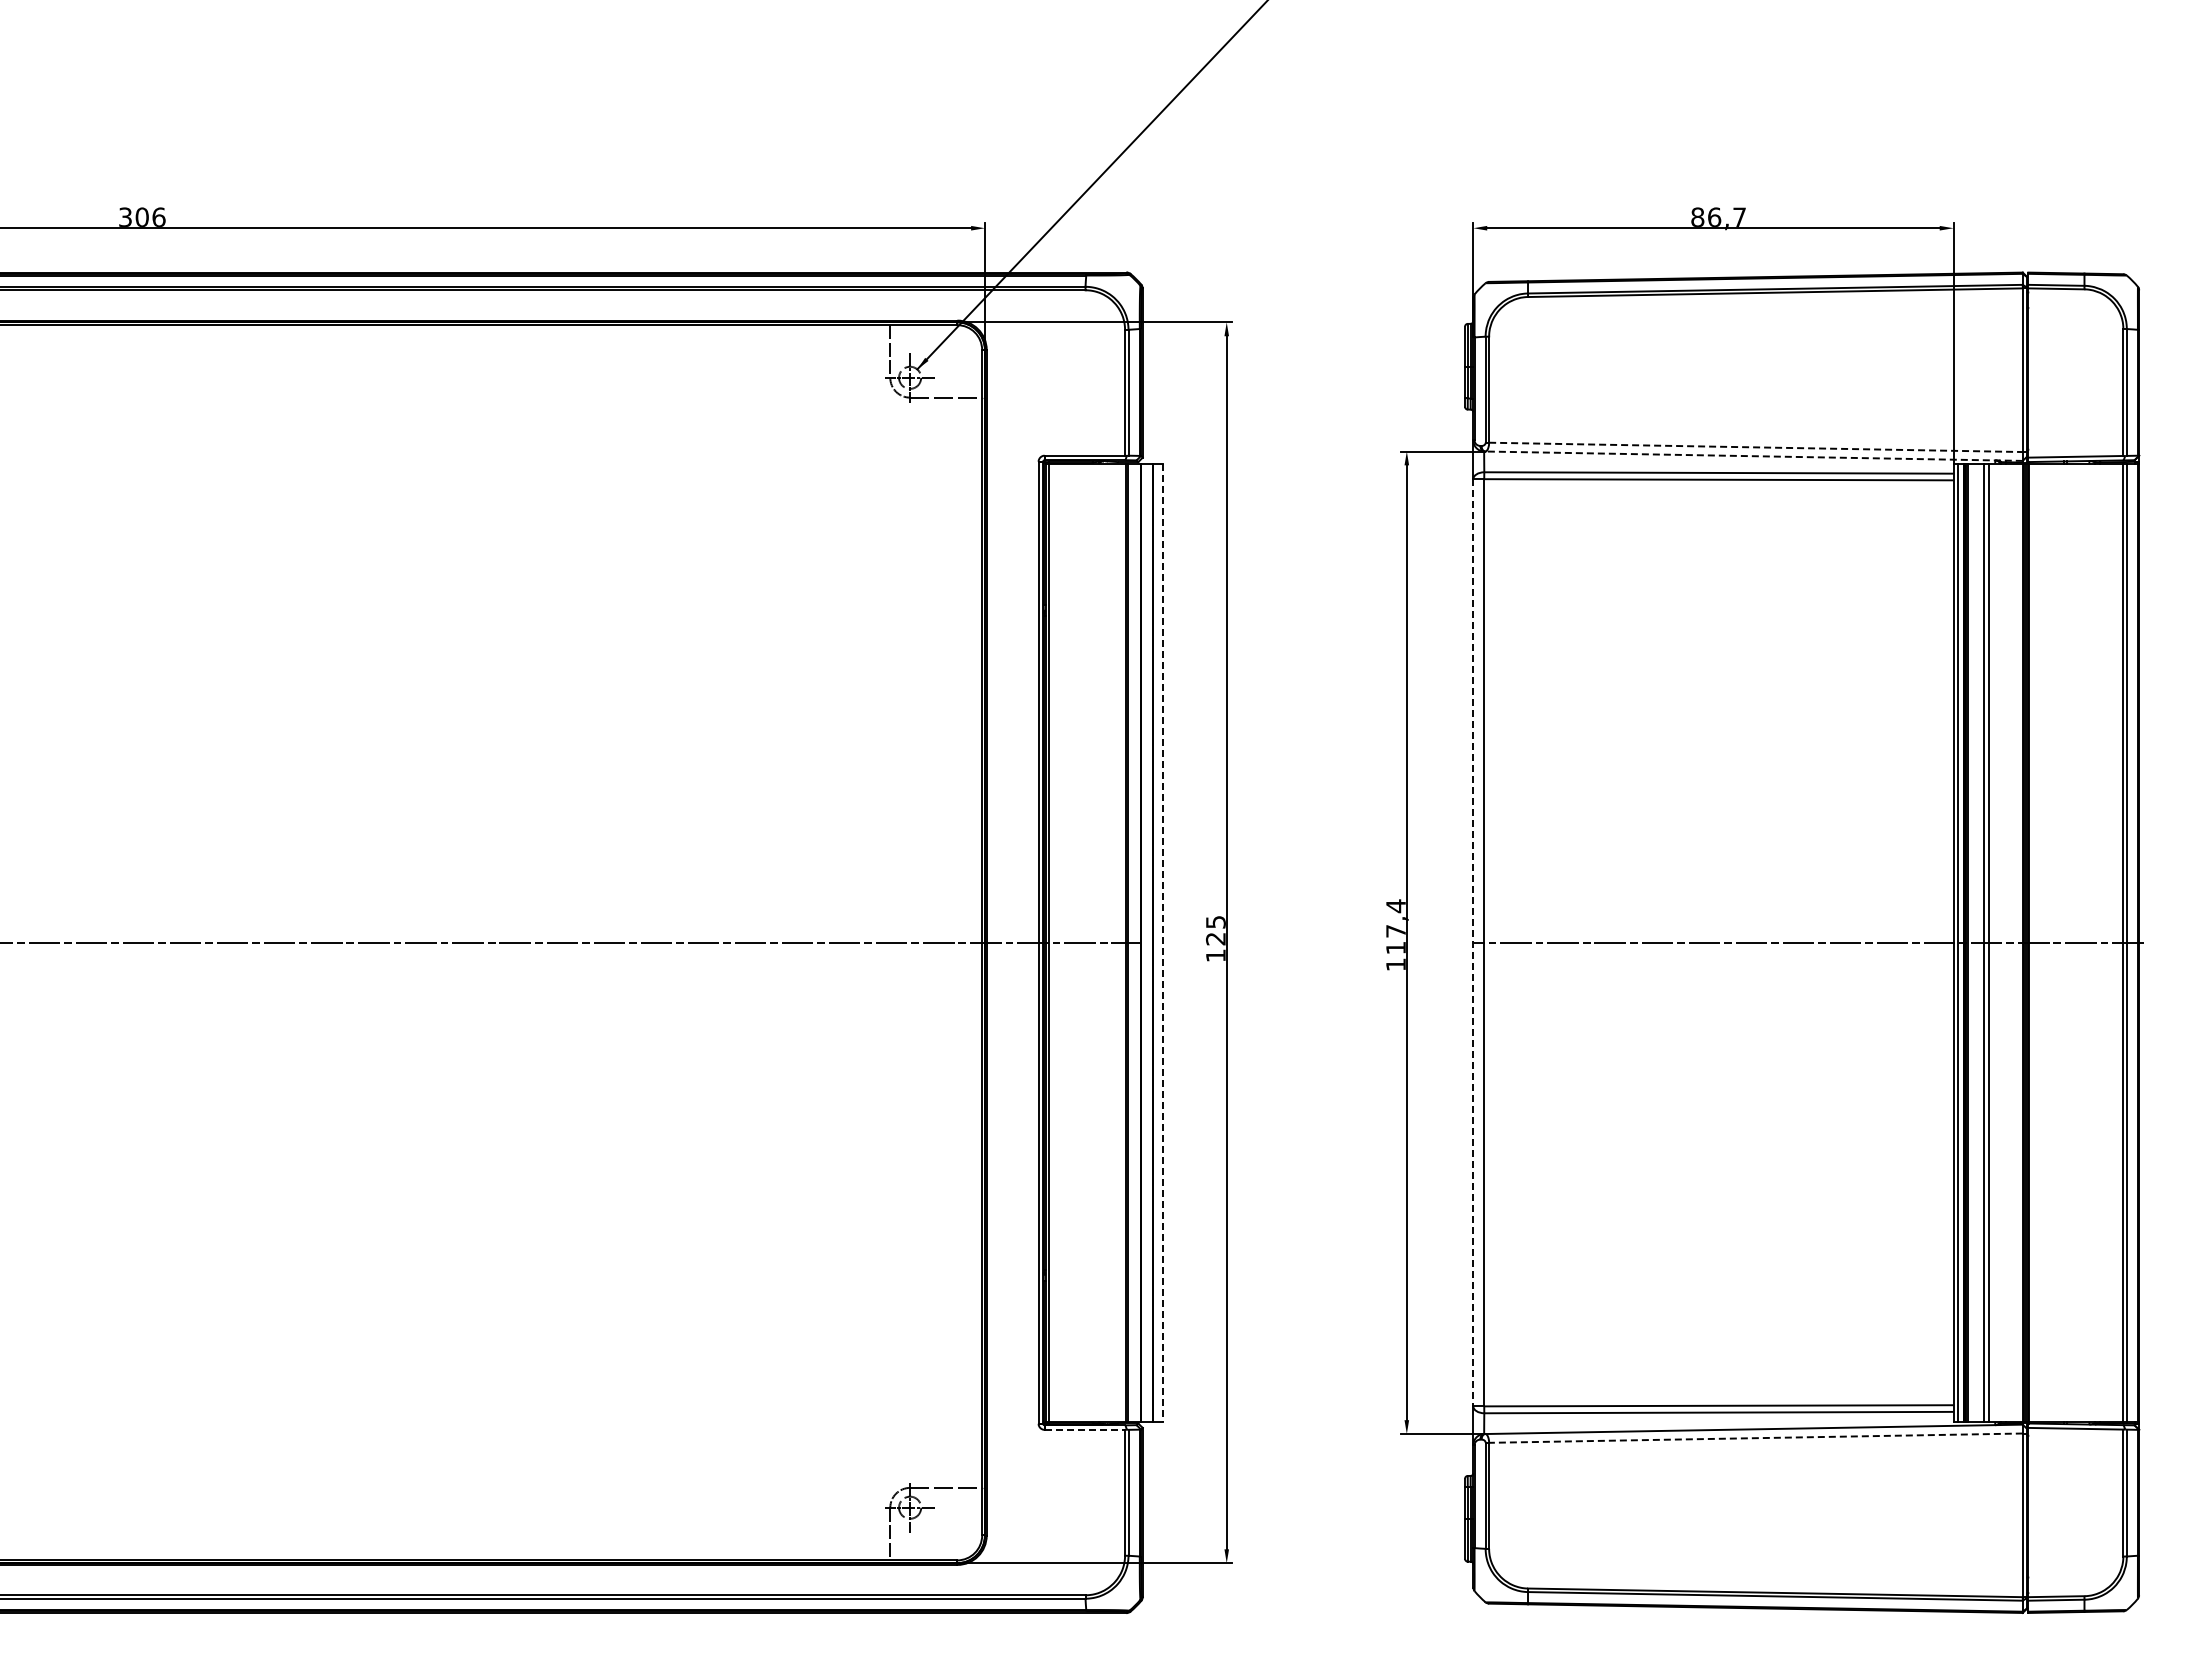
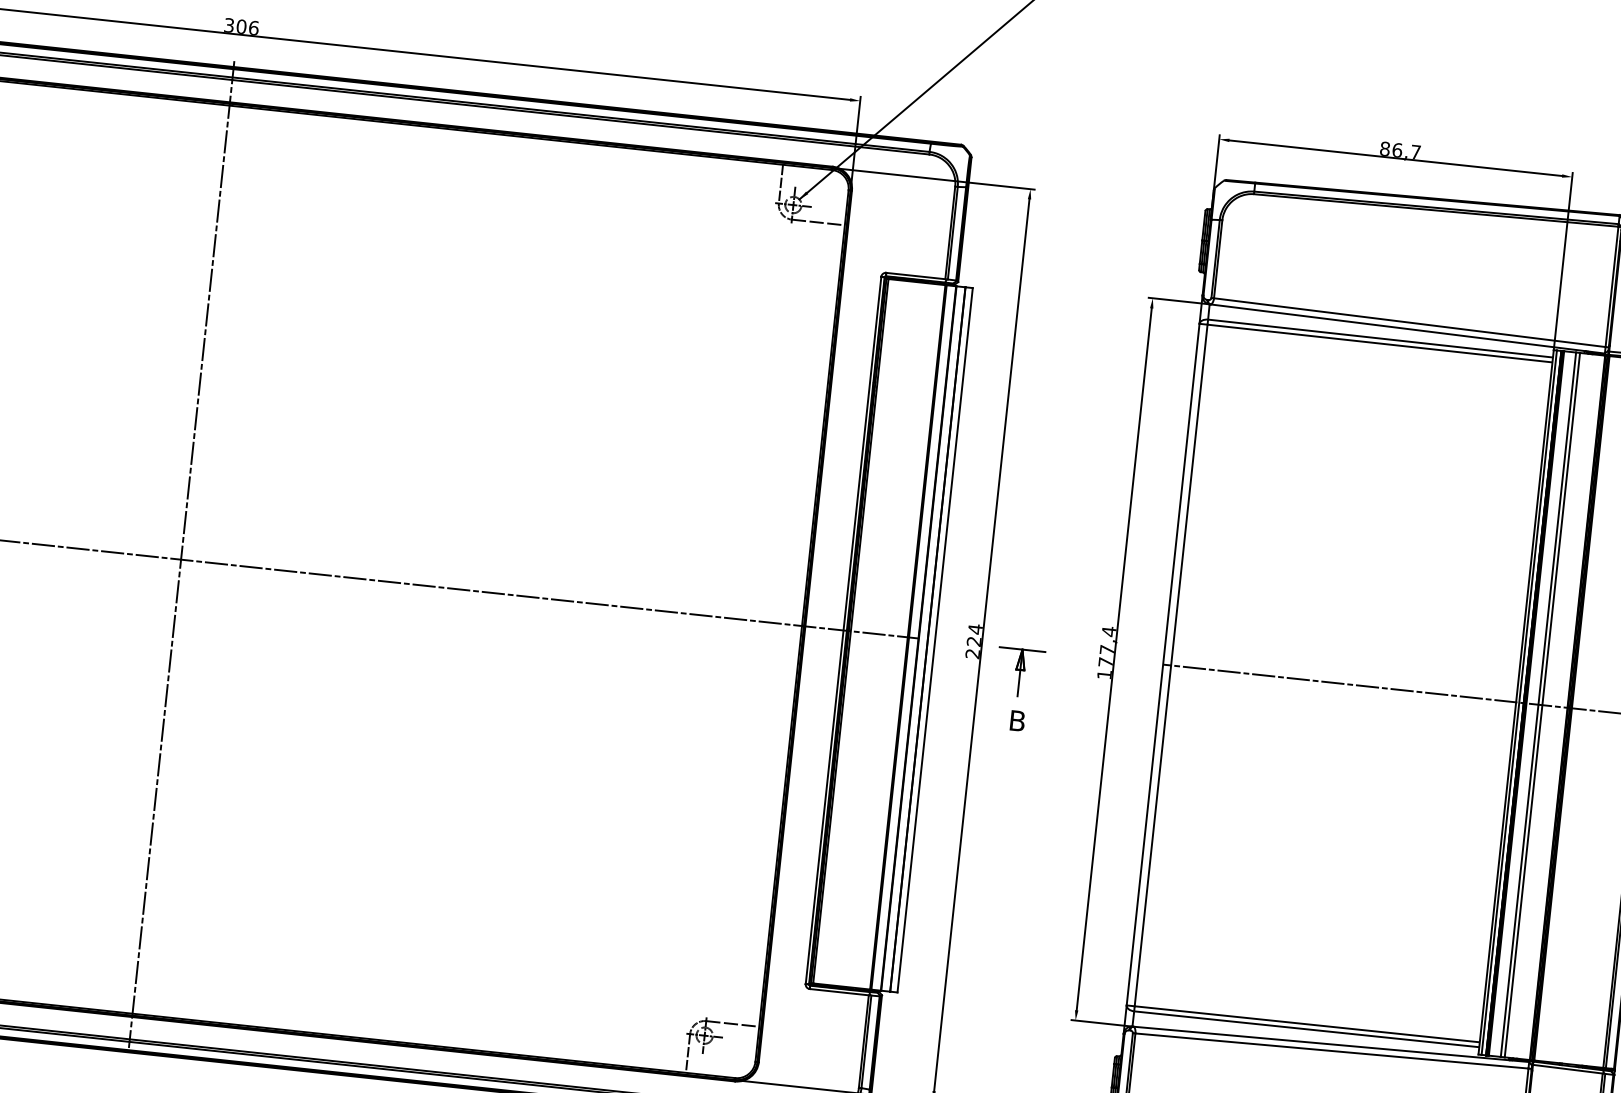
line: (1755, 447) -> (1409, 322), dashed -> solid
line: (1754, 456) -> (1408, 329), dashed -> solid
line: (137, 935) -> (181, 554), added
text: (1215, 938) -> (973, 641), 125 -> 224
line: (1473, 942) -> (1163, 664), dashed -> solid
line: (1163, 943) -> (935, 640), dashed -> solid
text: (1395, 948) -> (1105, 662), 117,4 -> 177,4
part: (1281, 997) -> (1017, 689), added
line: (1085, 1429) -> (839, 991), dashed -> solid
line: (1755, 1438) -> (1331, 1051), dashed -> solid

